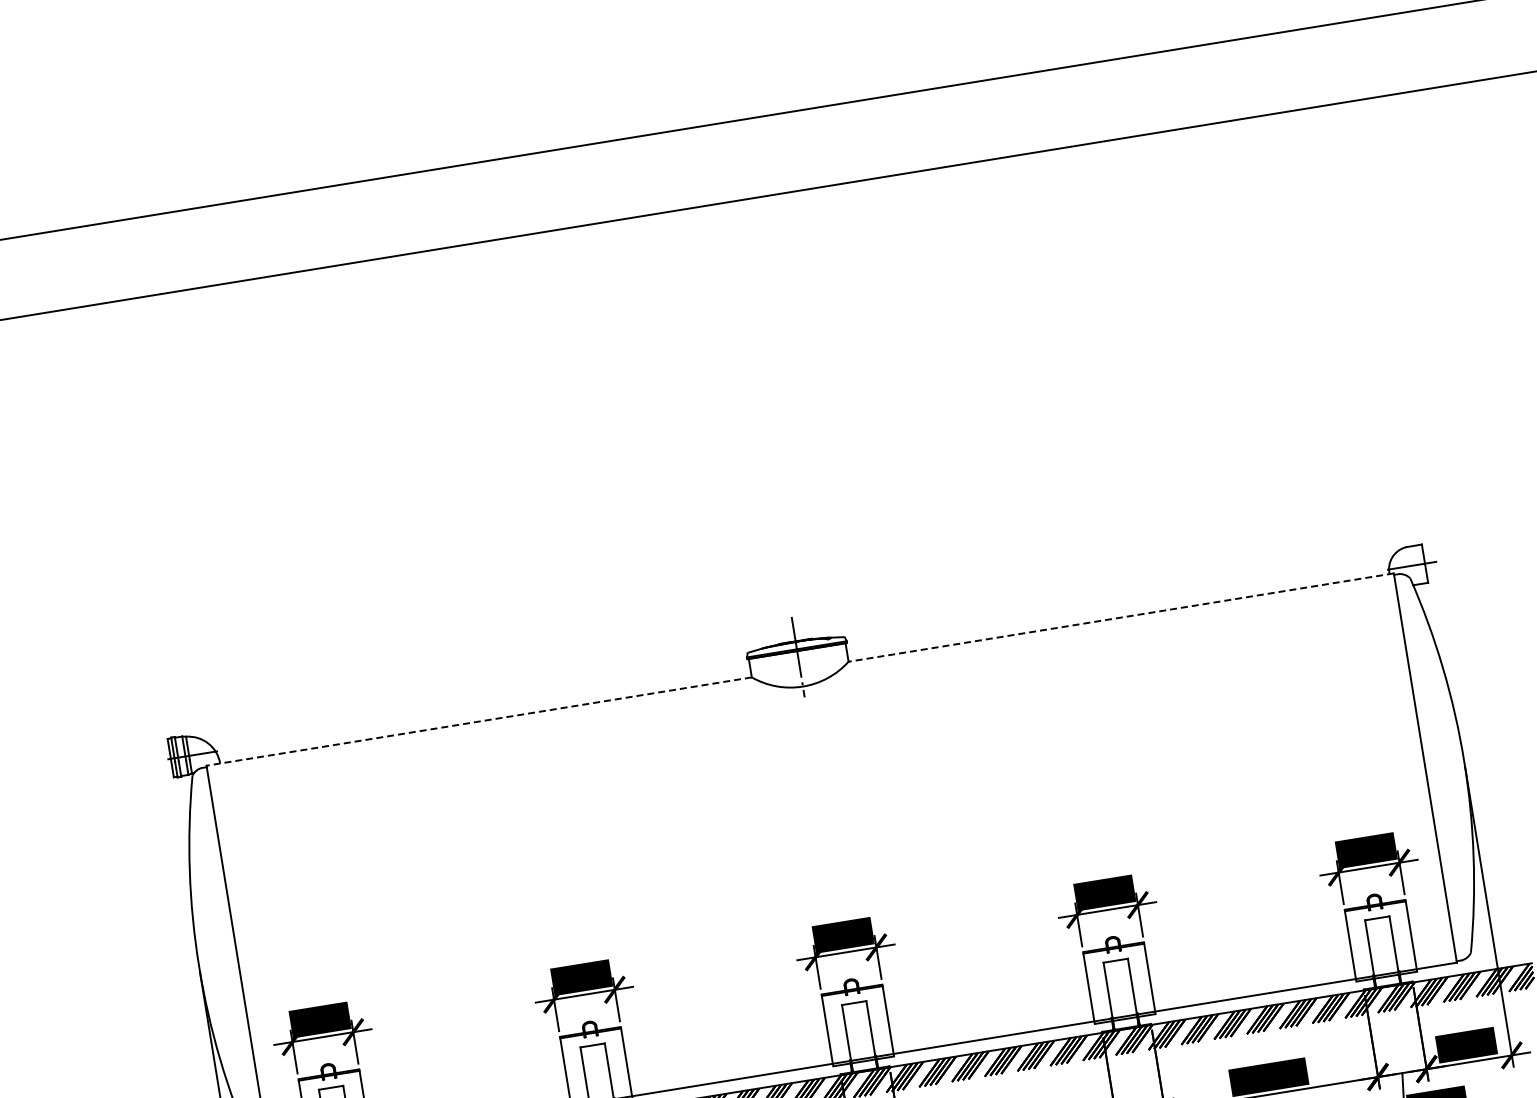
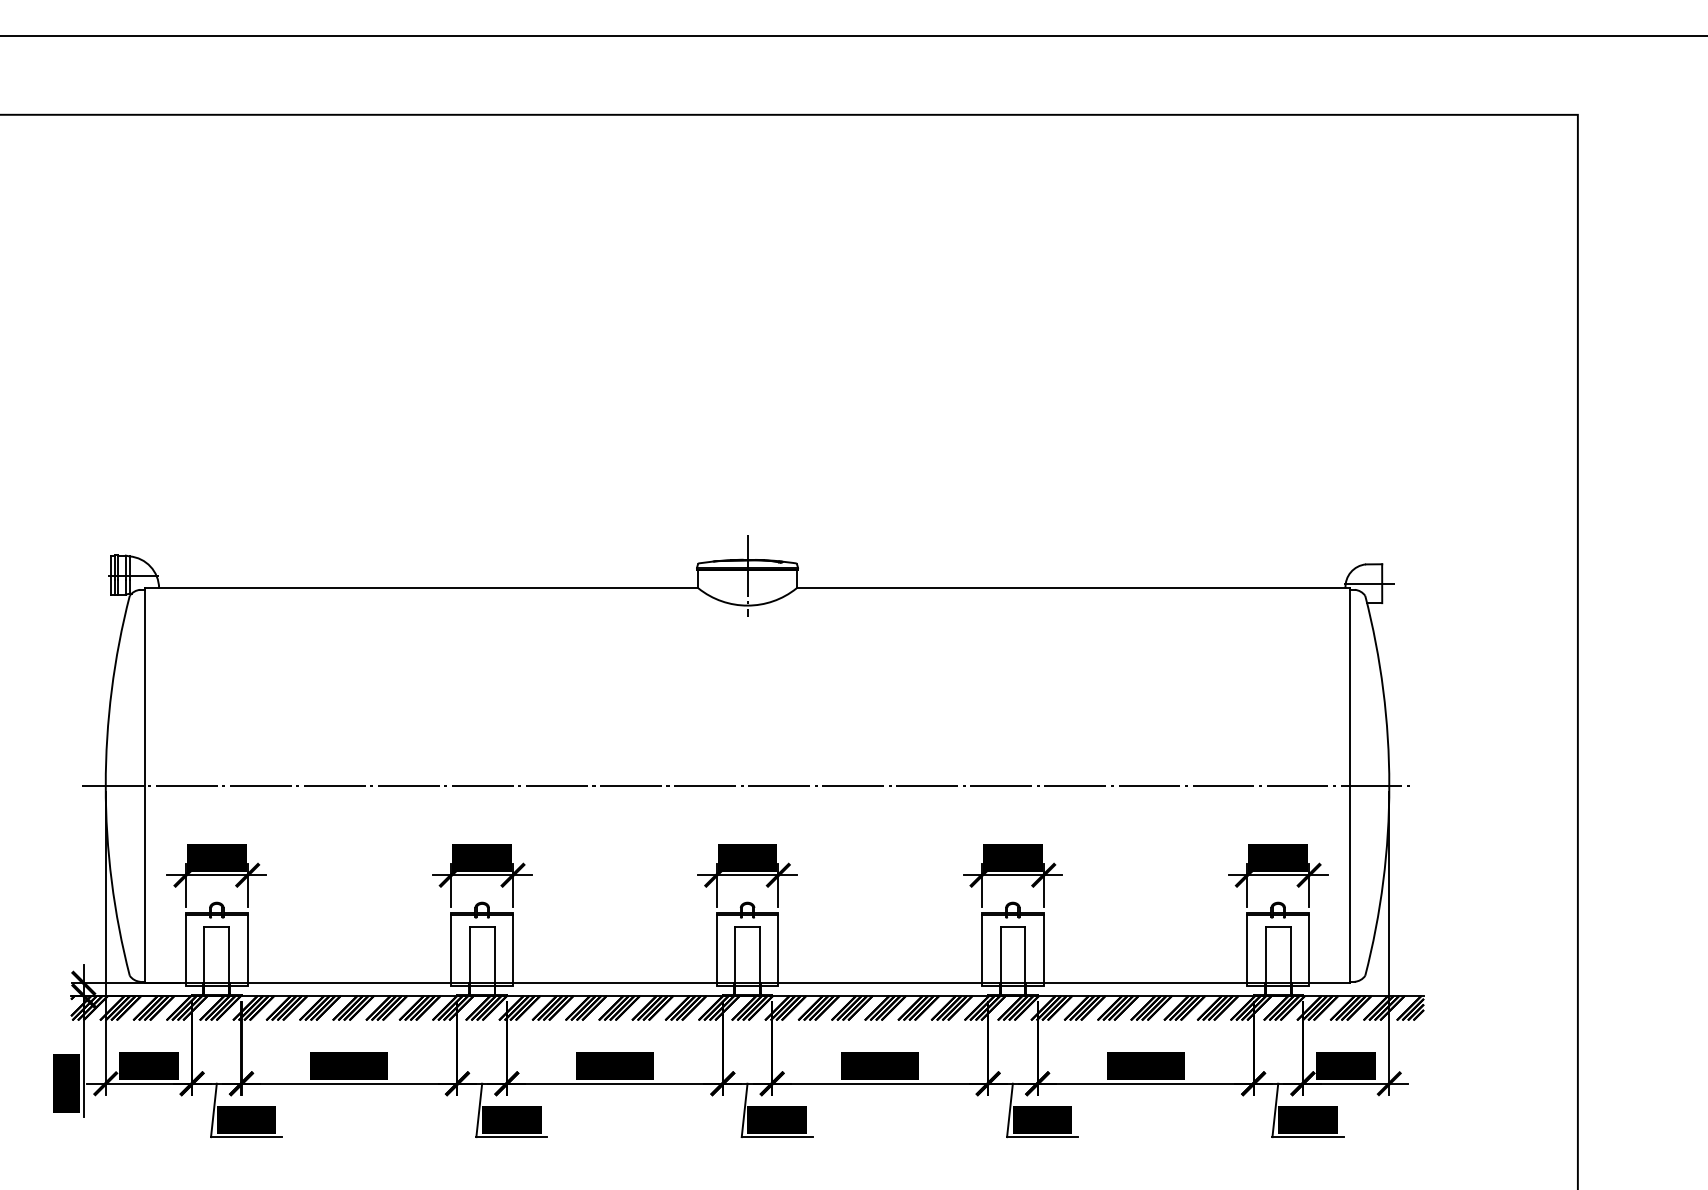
line: (1121, 617) -> (1073, 588), dashed -> solid
line: (478, 721) -> (421, 588), dashed -> solid
line: (831, 863) -> (747, 785), added

